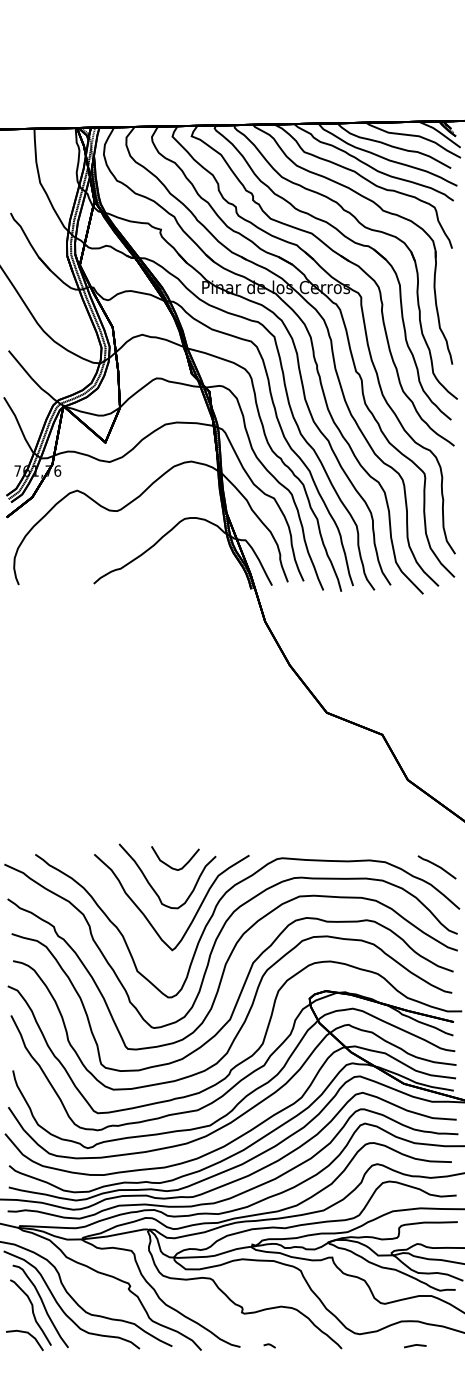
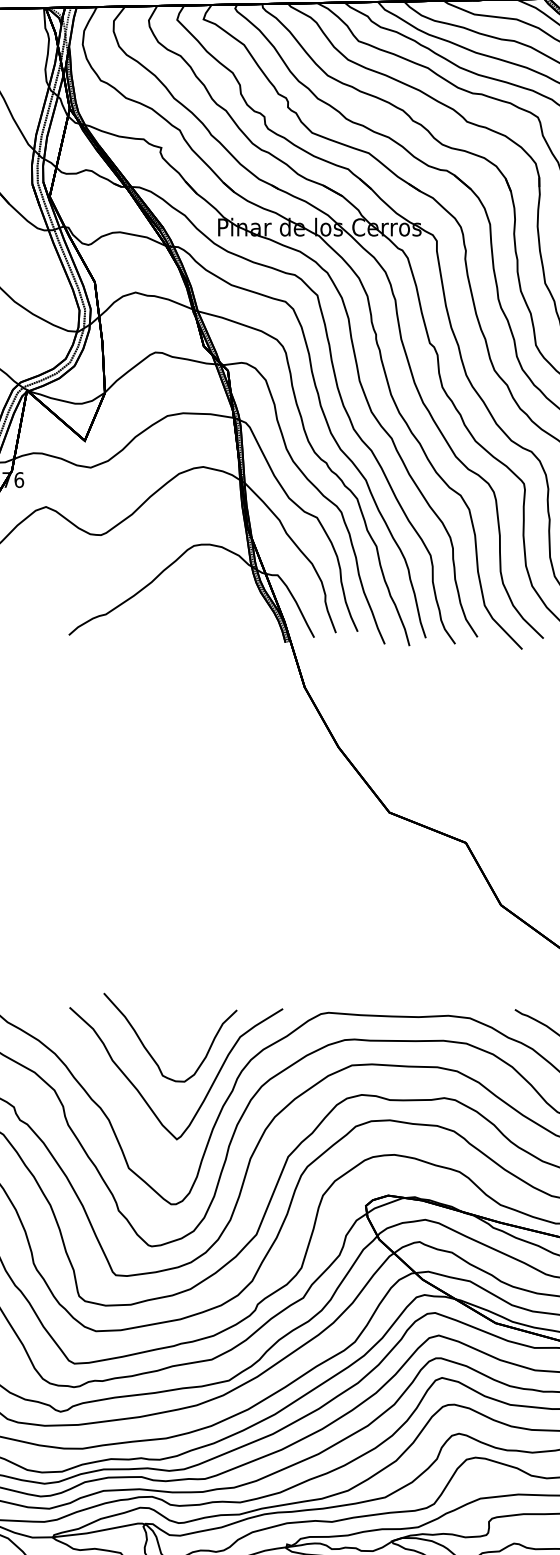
part: (171, 866) -> (175, 1024), removed

